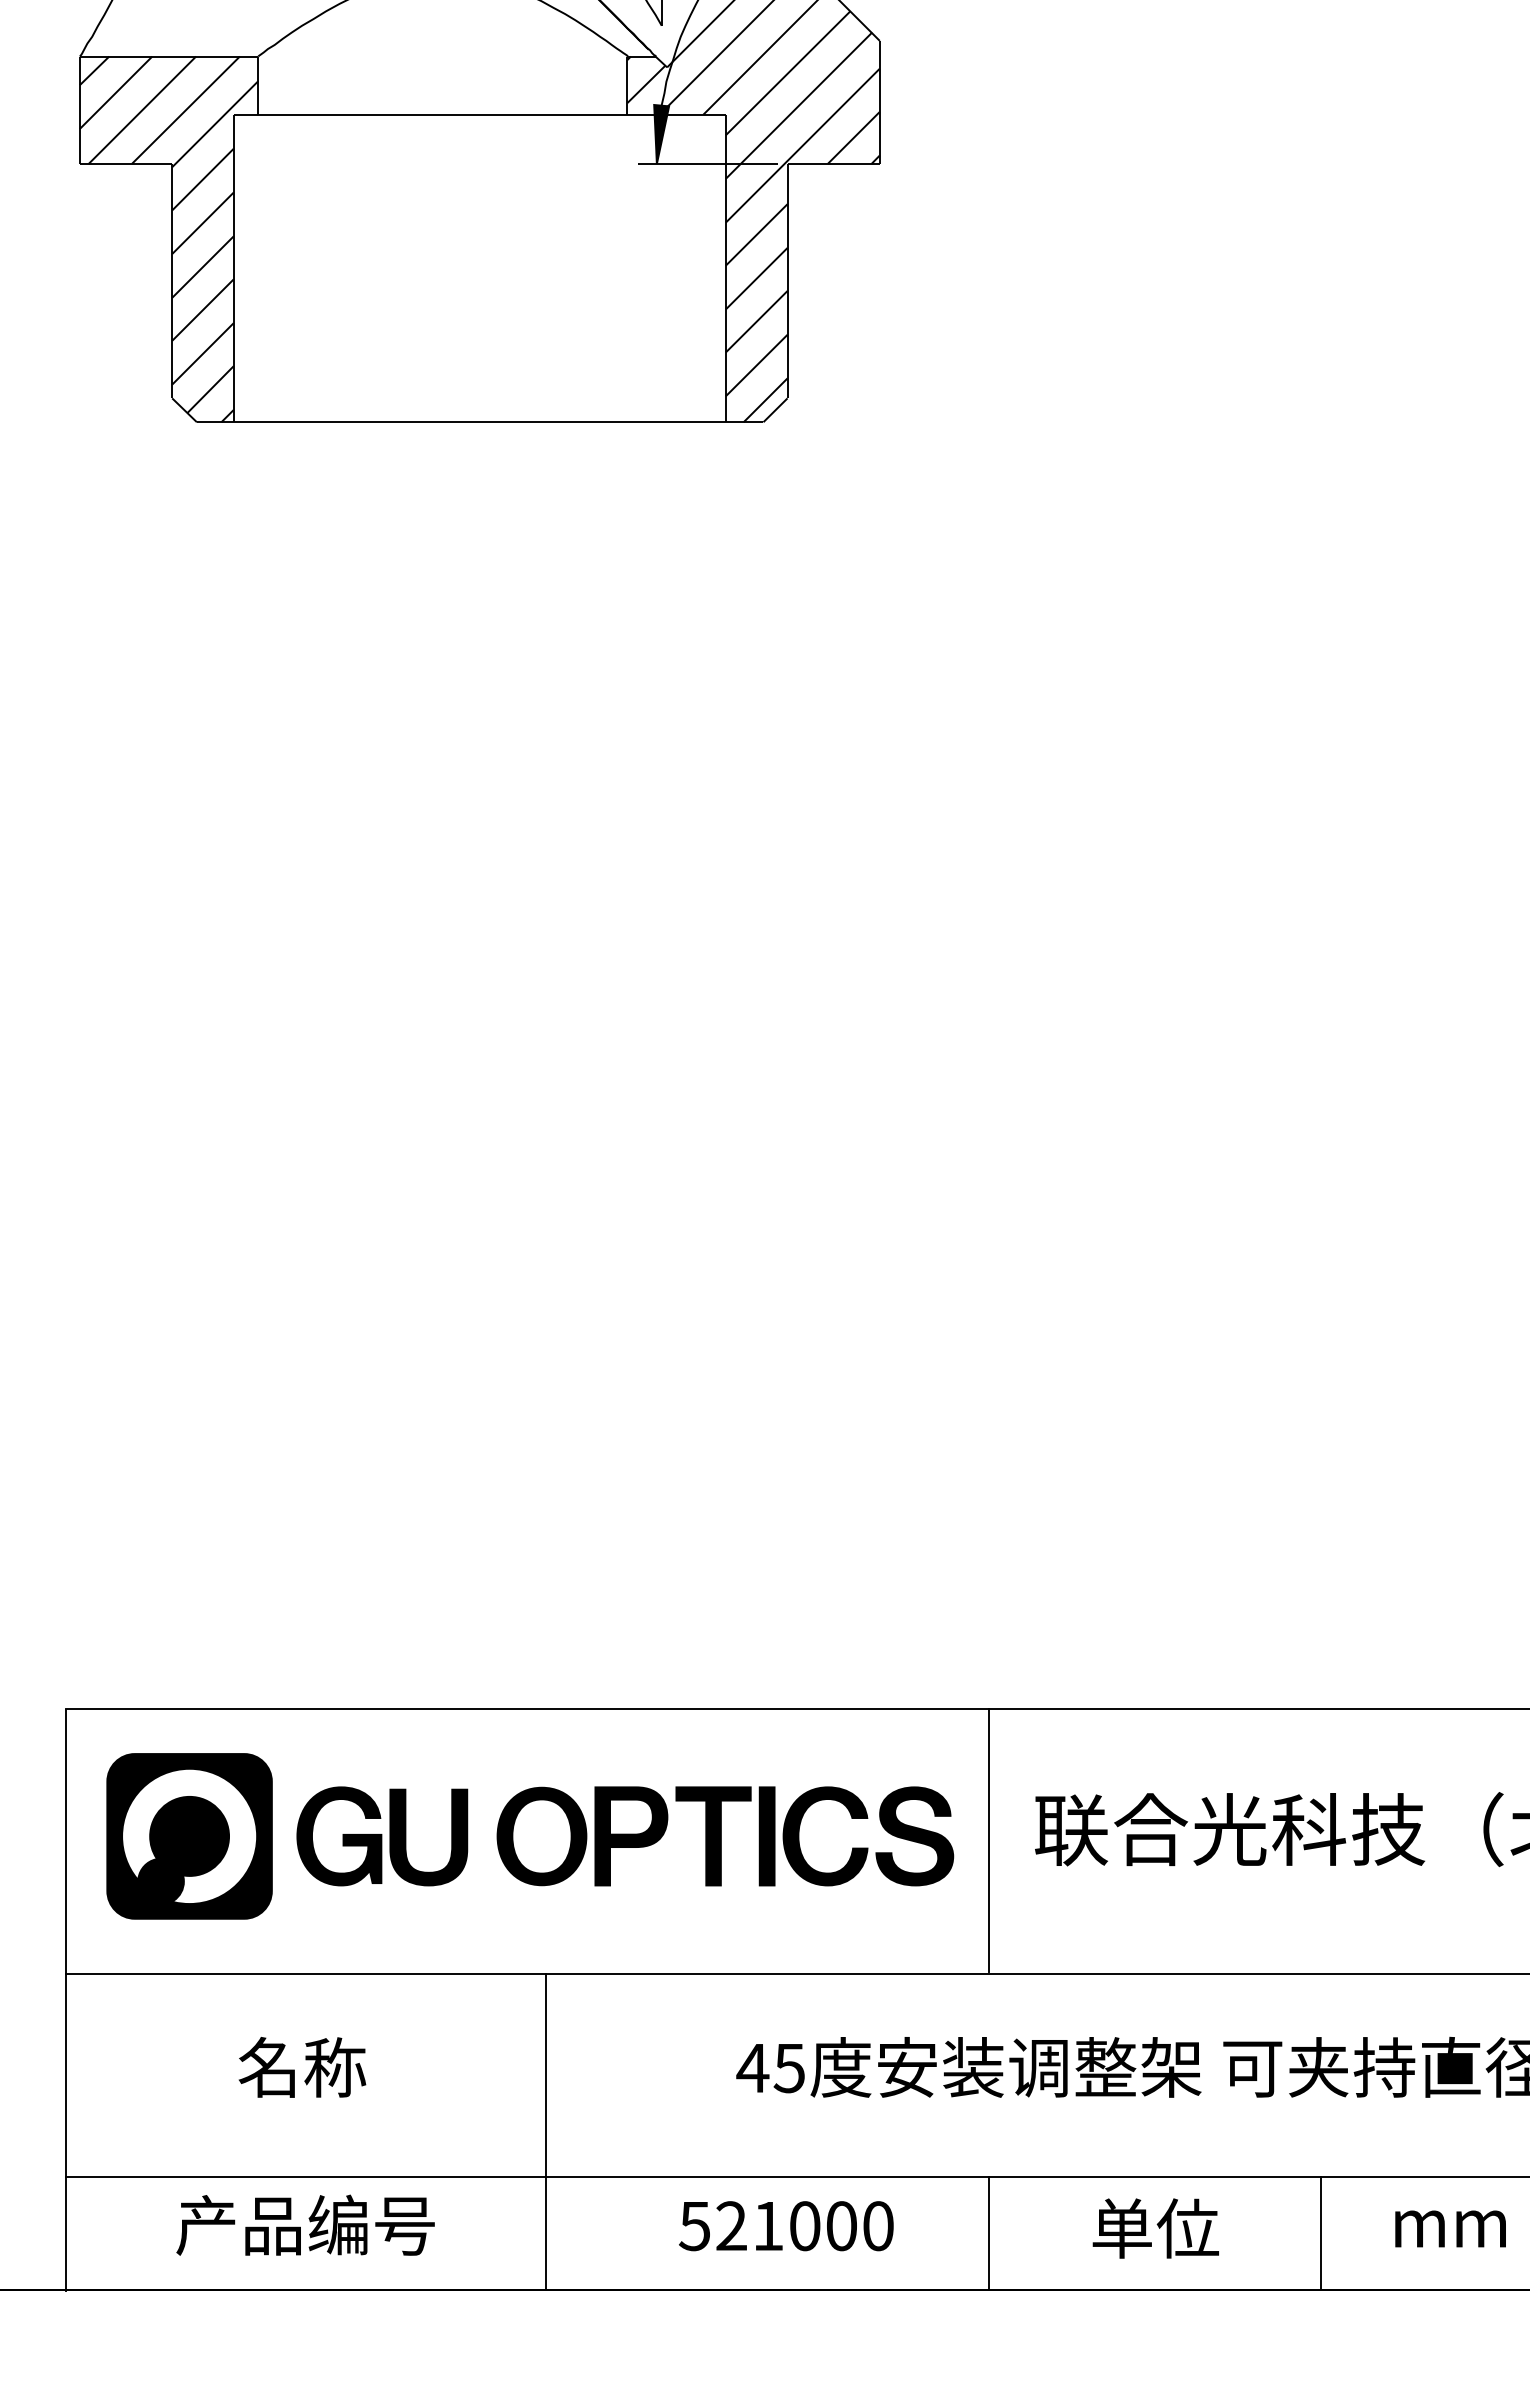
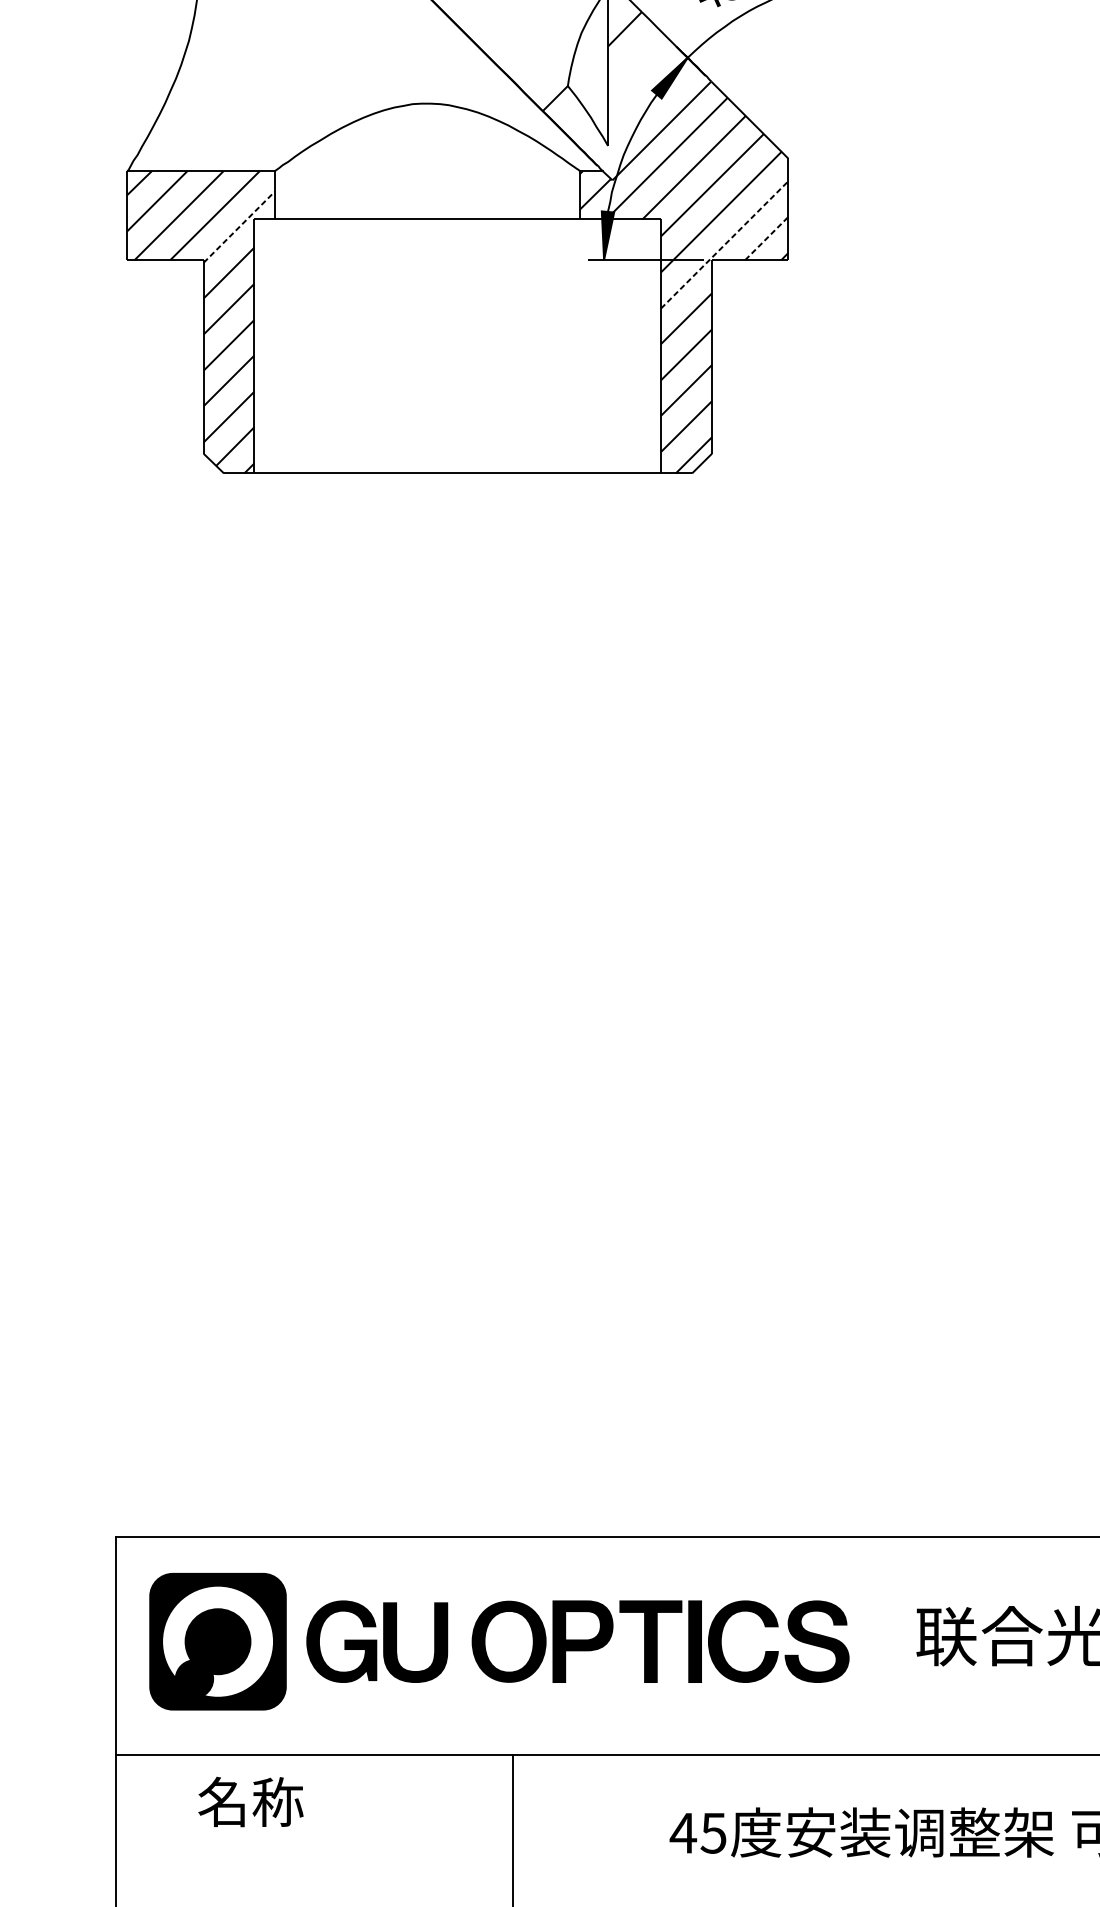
line: (215, 124) -> (239, 227), solid -> dashed
line: (853, 137) -> (766, 238), solid -> dashed
line: (802, 145) -> (724, 244), solid -> dashed
line: (989, 1840) -> (878, 1645), removed
text: (302, 2067) -> (250, 1802), moved

